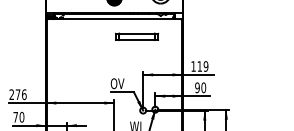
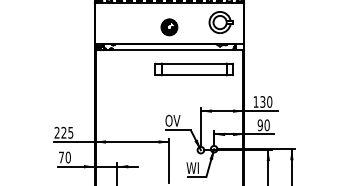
part: (136, 36) -> (193, 69), size x1.67
text: (203, 66) -> (266, 101), 119 -> 130
text: (21, 94) -> (67, 132), 276 -> 225

